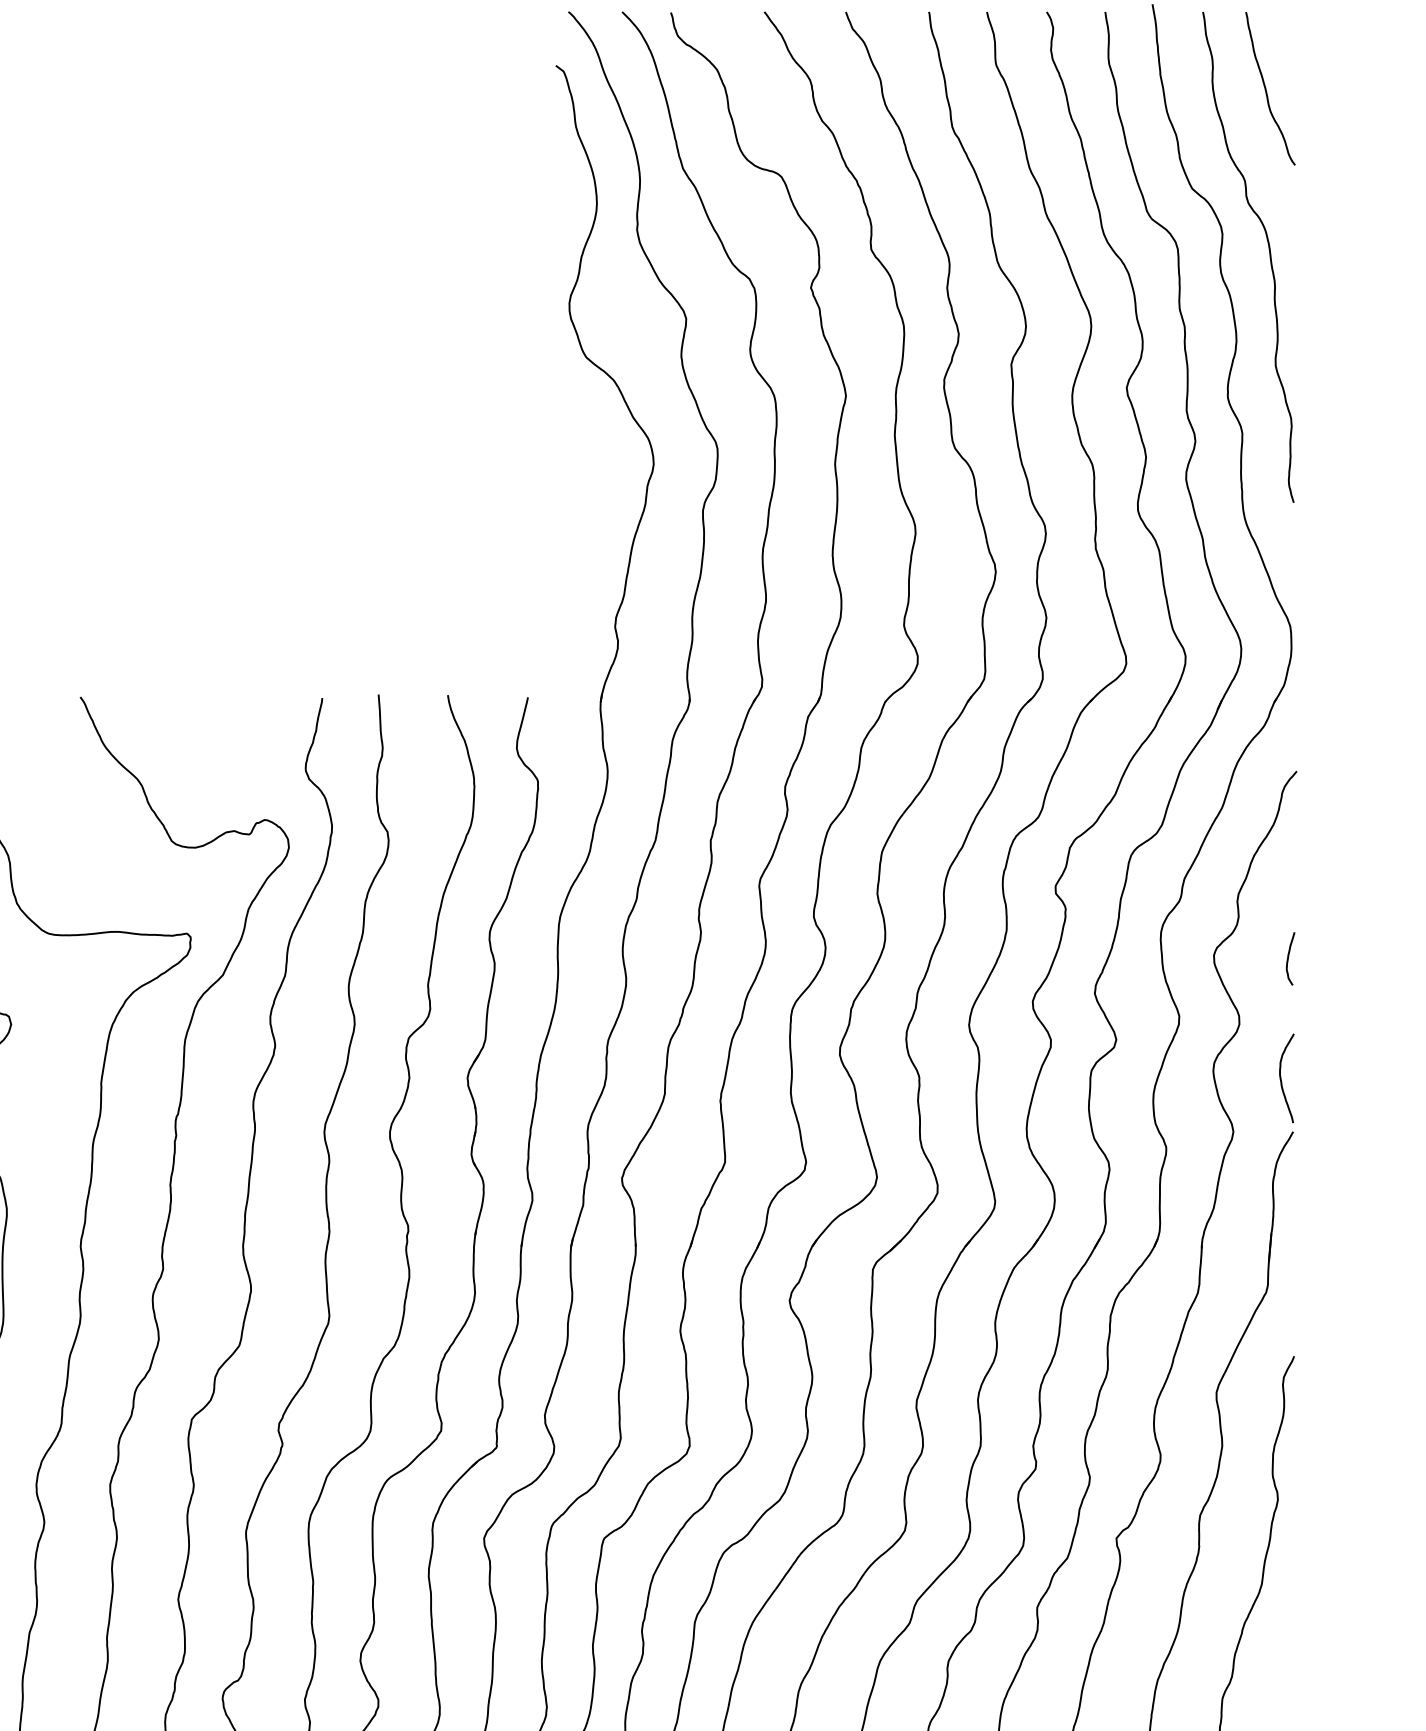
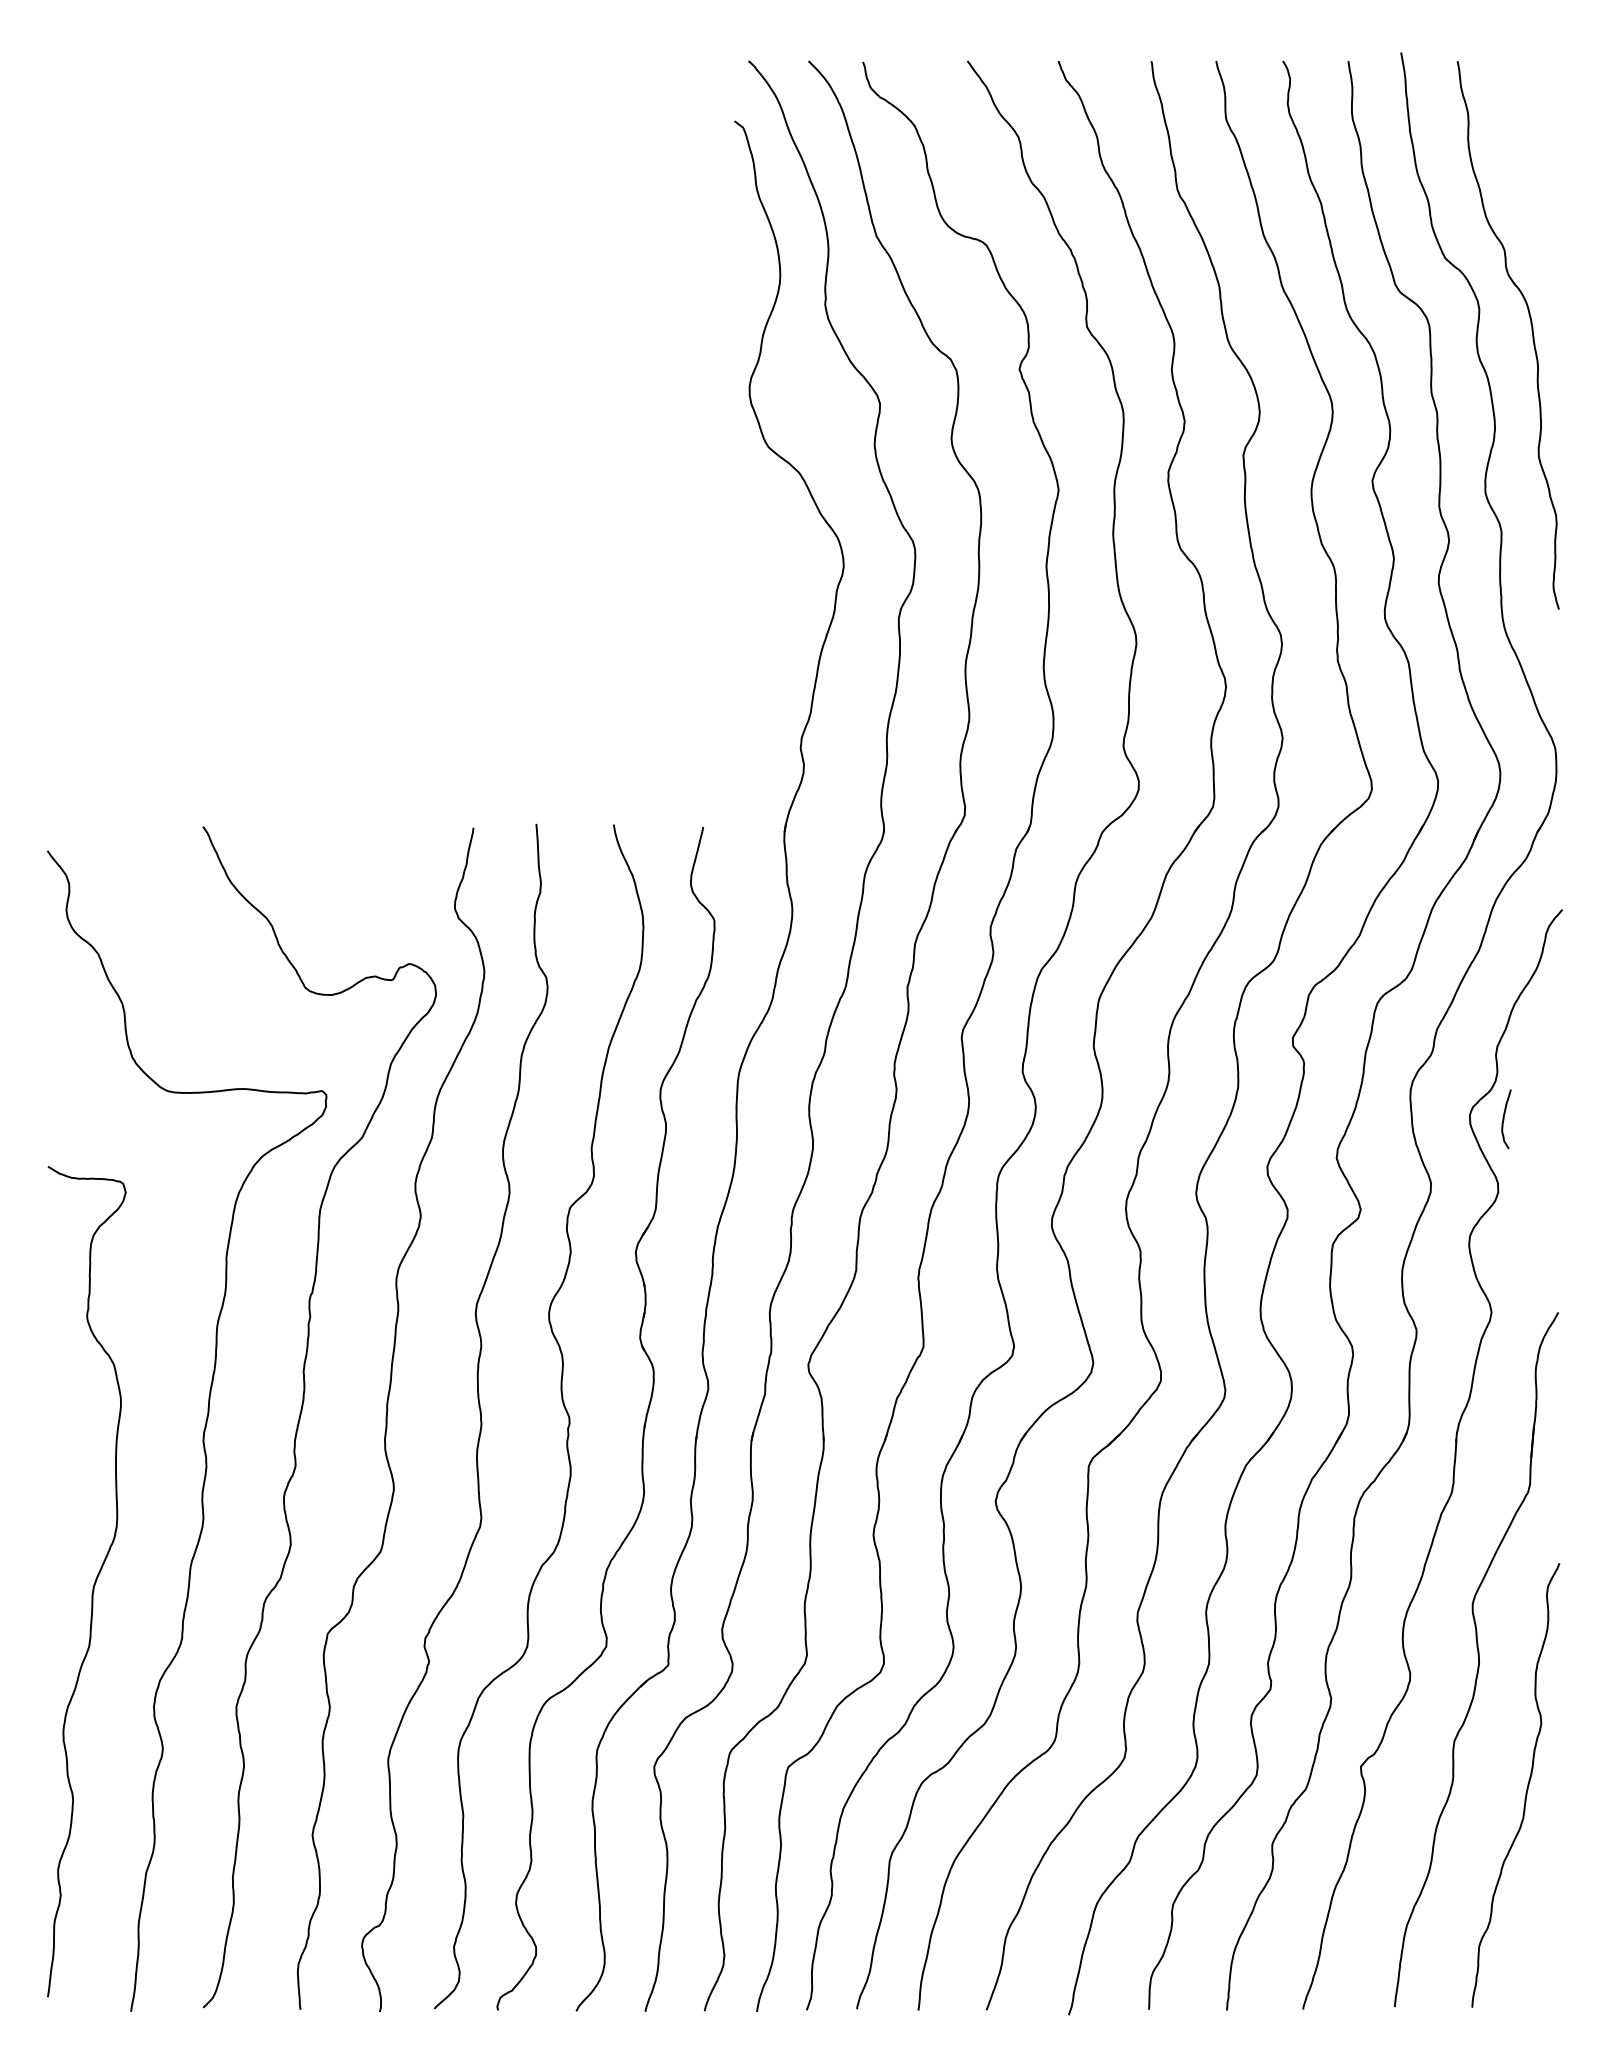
curve: (1266, 88) -> (1528, 146), removed
curve: (1288, 959) -> (1504, 1119), moved
curve: (1281, 1078) -> (1545, 1252), removed

